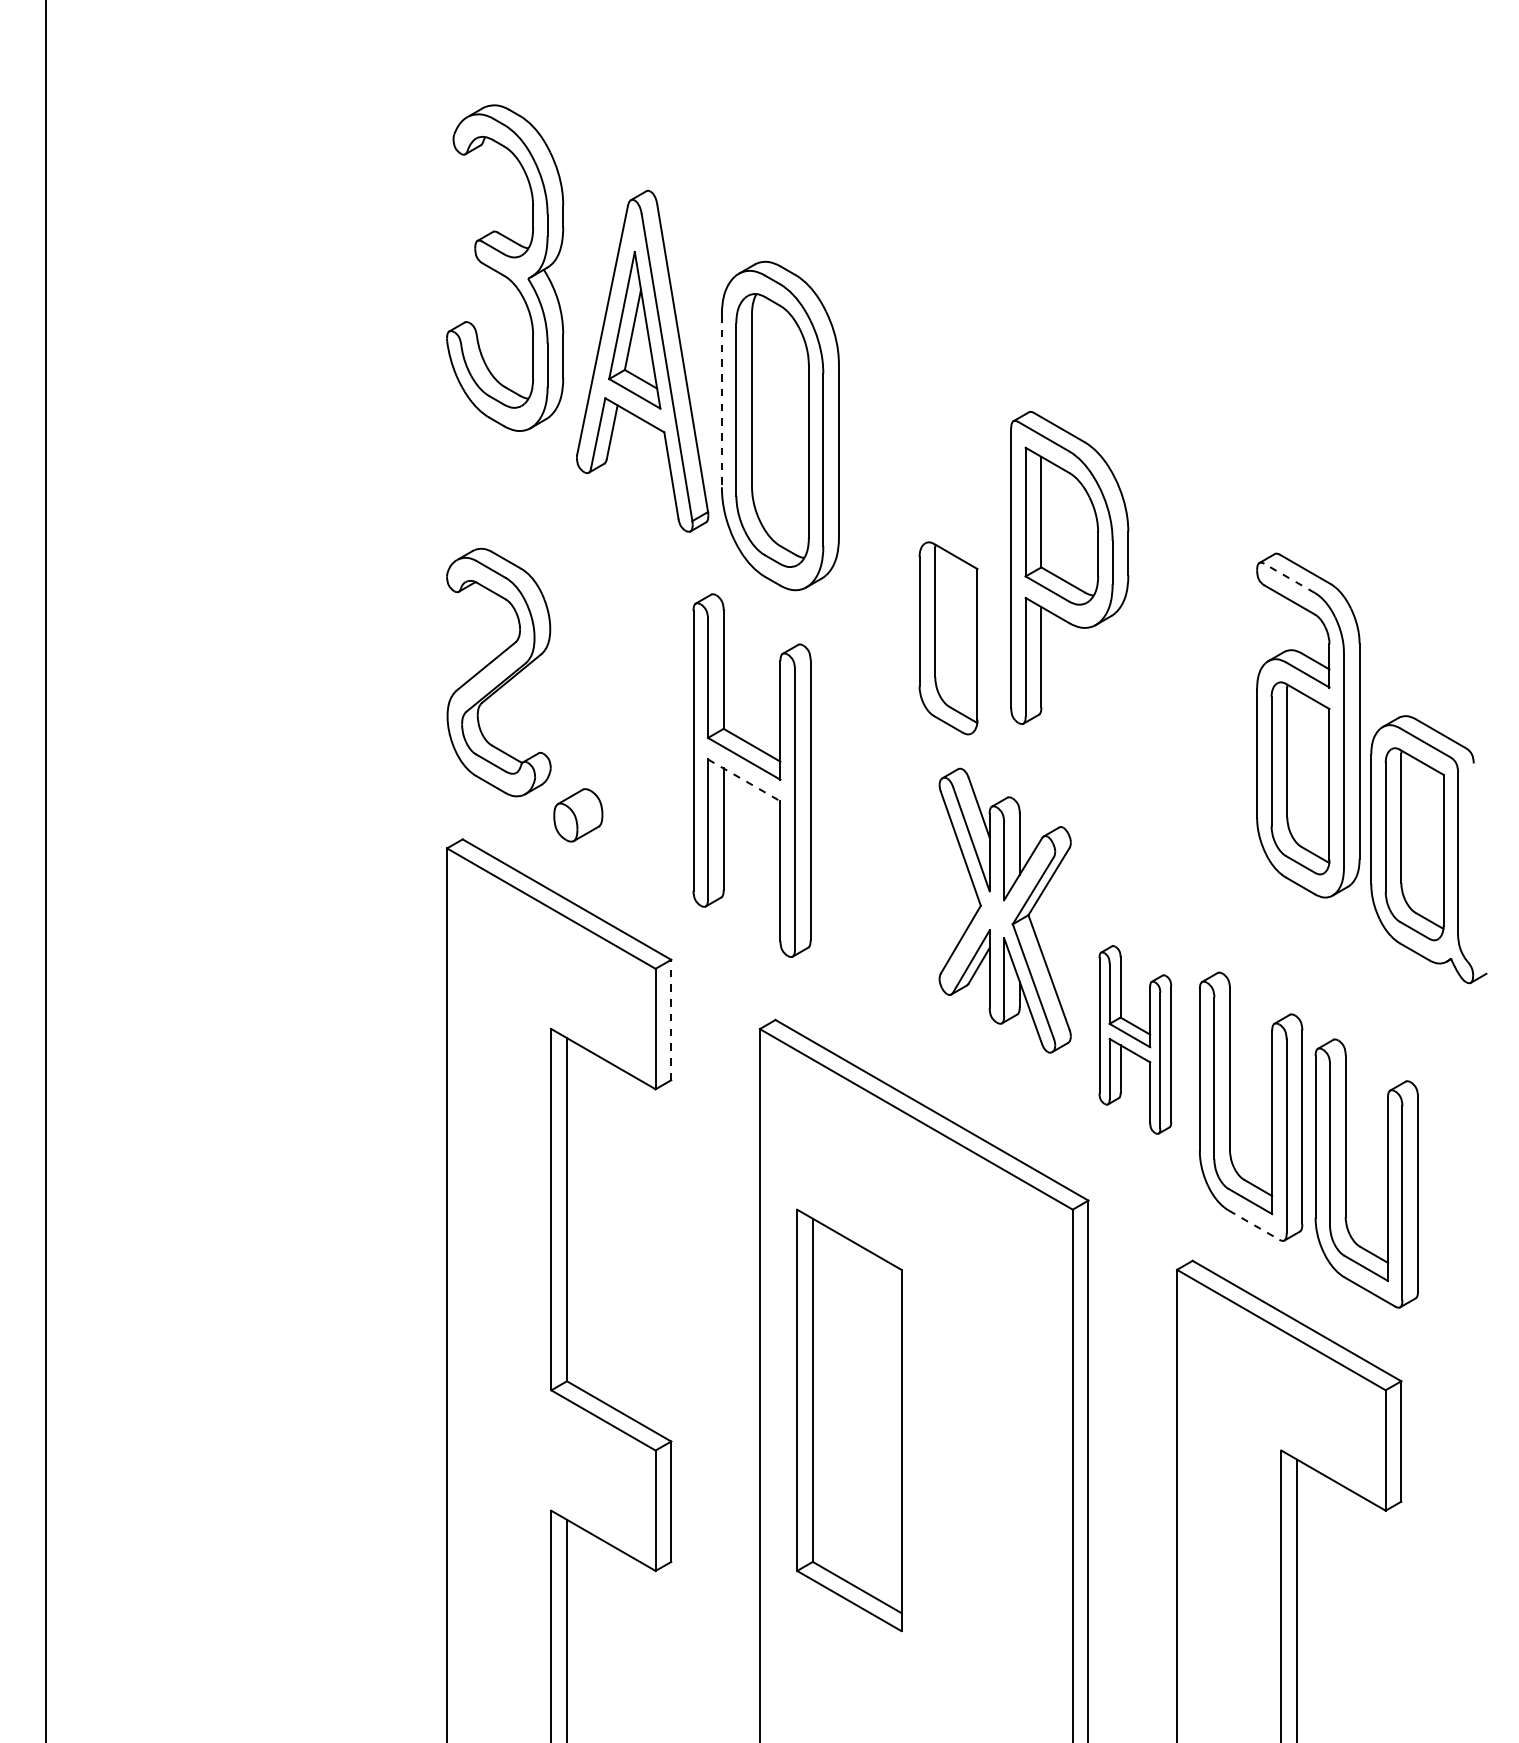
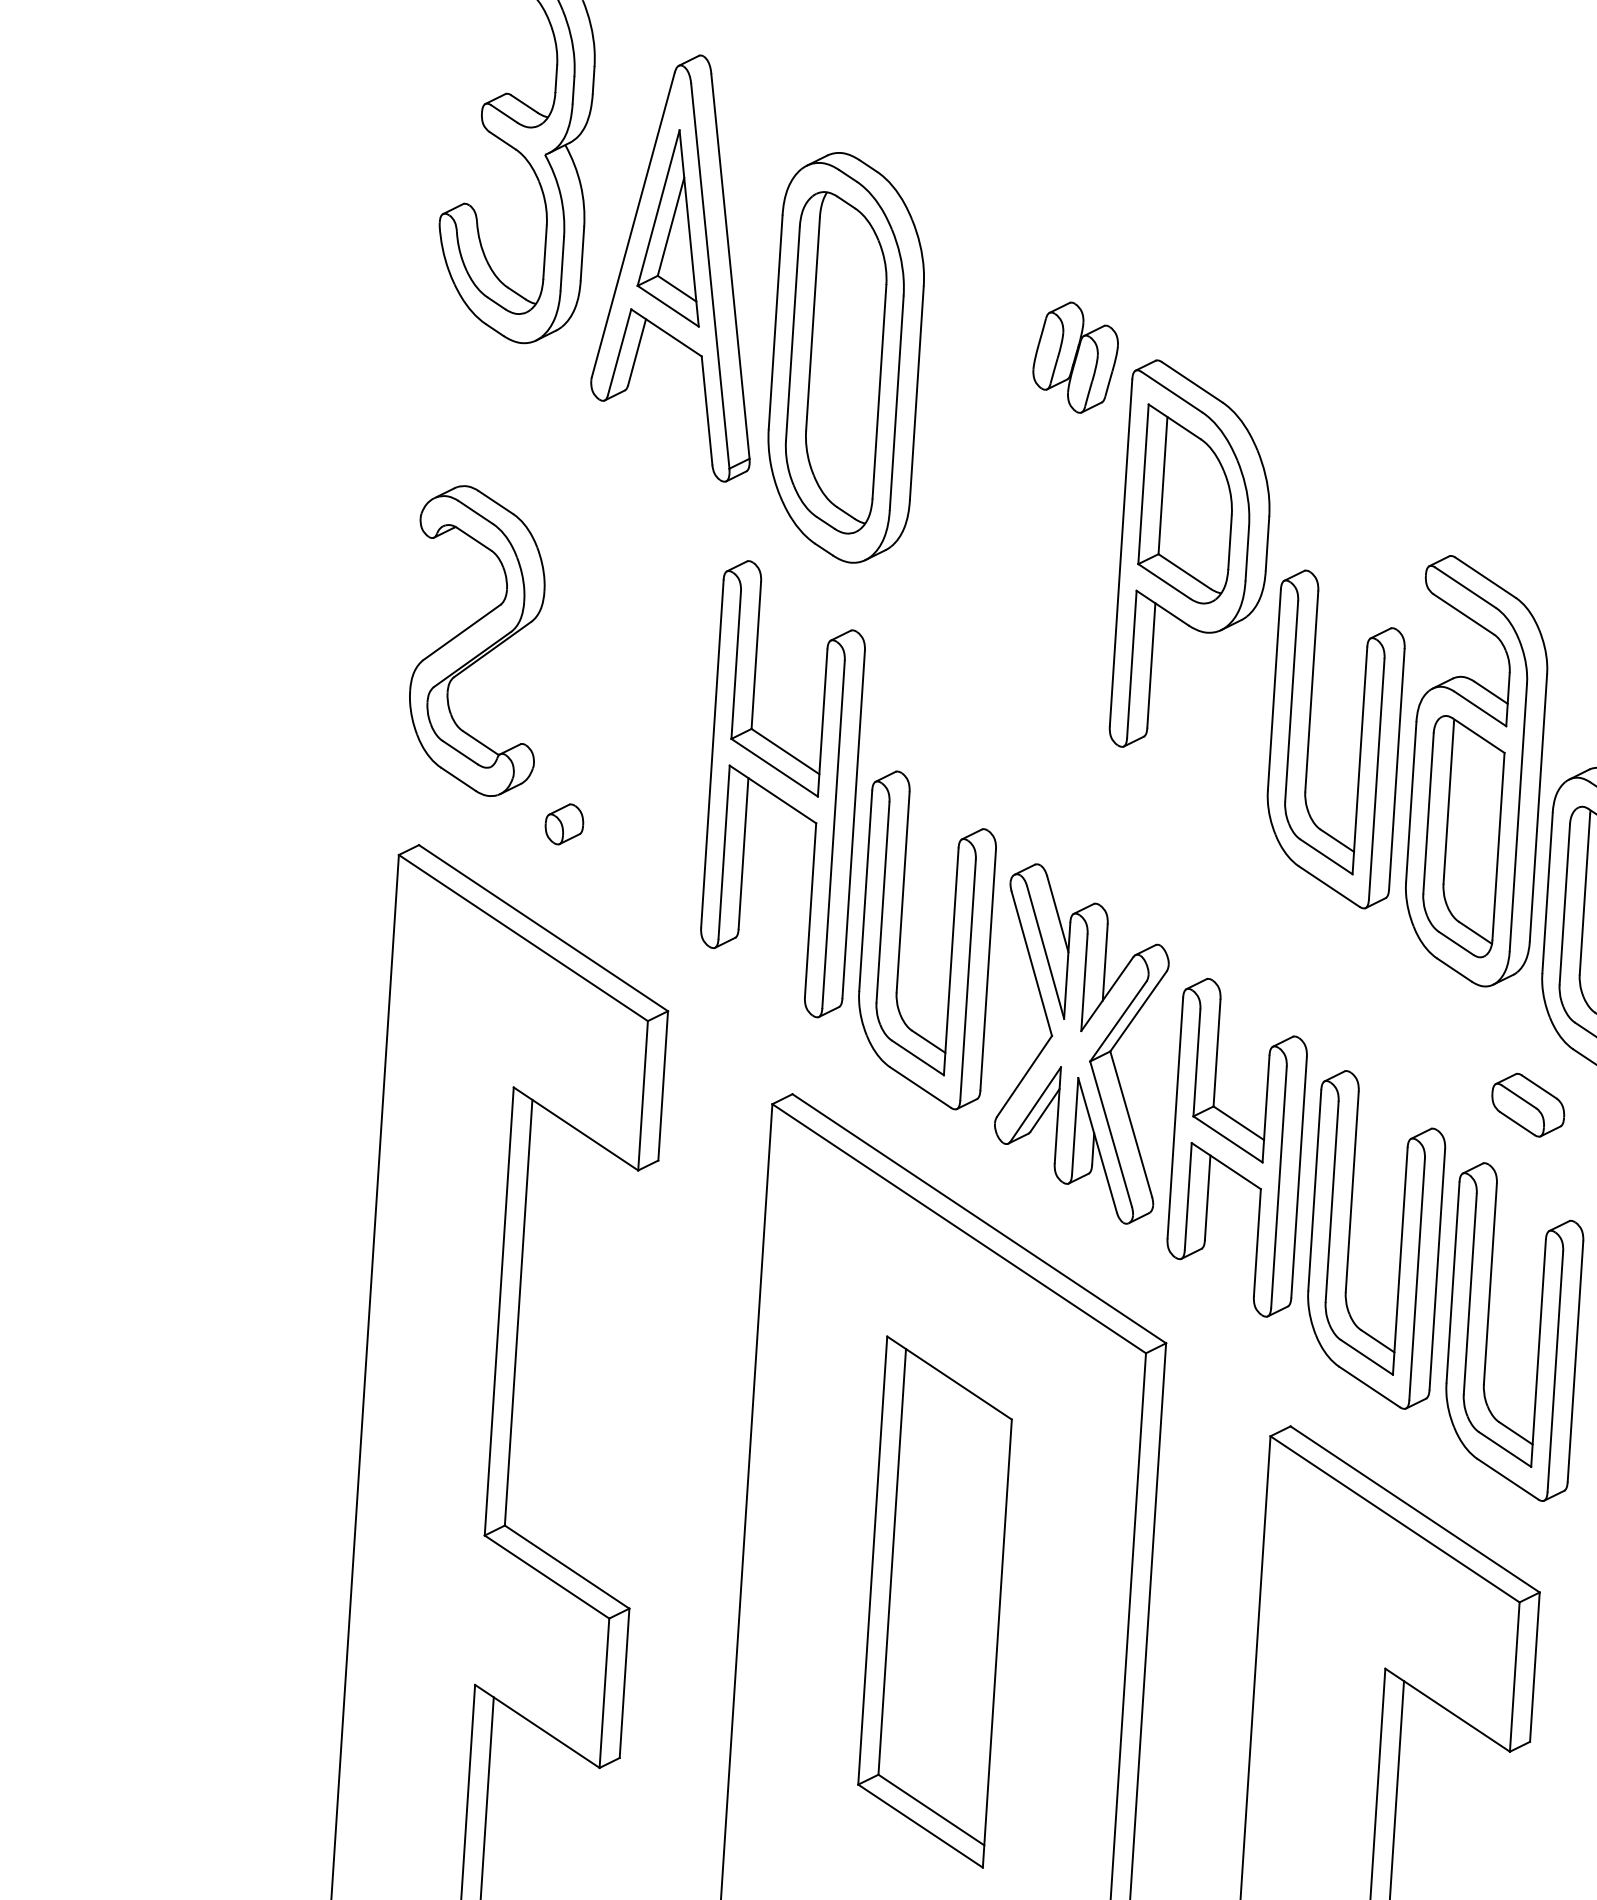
line: (721, 401) -> (775, 322), dashed -> solid
part: (964, 413) -> (1075, 357), added
line: (1289, 578) -> (1465, 587), dashed -> solid
part: (948, 638) -> (1037, 634), removed
part: (1172, 707) -> (1309, 738), added
line: (744, 780) -> (773, 794), dashed -> solid
part: (578, 814) -> (564, 823), size x0.62
part: (854, 889) -> (900, 938), added
part: (1004, 910) -> (1080, 1043), moved
part: (1366, 990) -> (1527, 1105), added
line: (671, 1019) -> (663, 1085), dashed -> solid
part: (1135, 1039) -> (1237, 1147), size x1.43
line: (1254, 1225) -> (1370, 1387), dashed -> solid
part: (849, 1420) -> (935, 1602), moved

